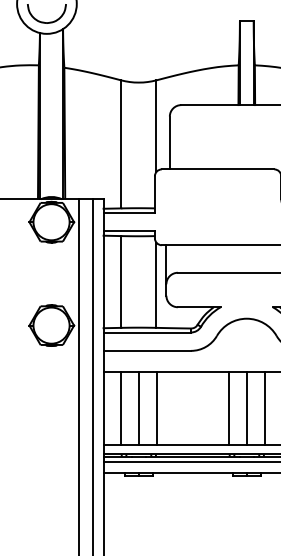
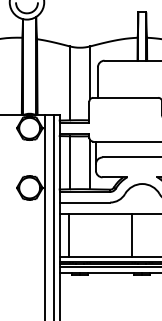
line: (139, 407) -> (80, 235), removed
line: (156, 407) -> (90, 235), removed
line: (247, 407) -> (142, 235), removed
line: (264, 407) -> (152, 235), removed

